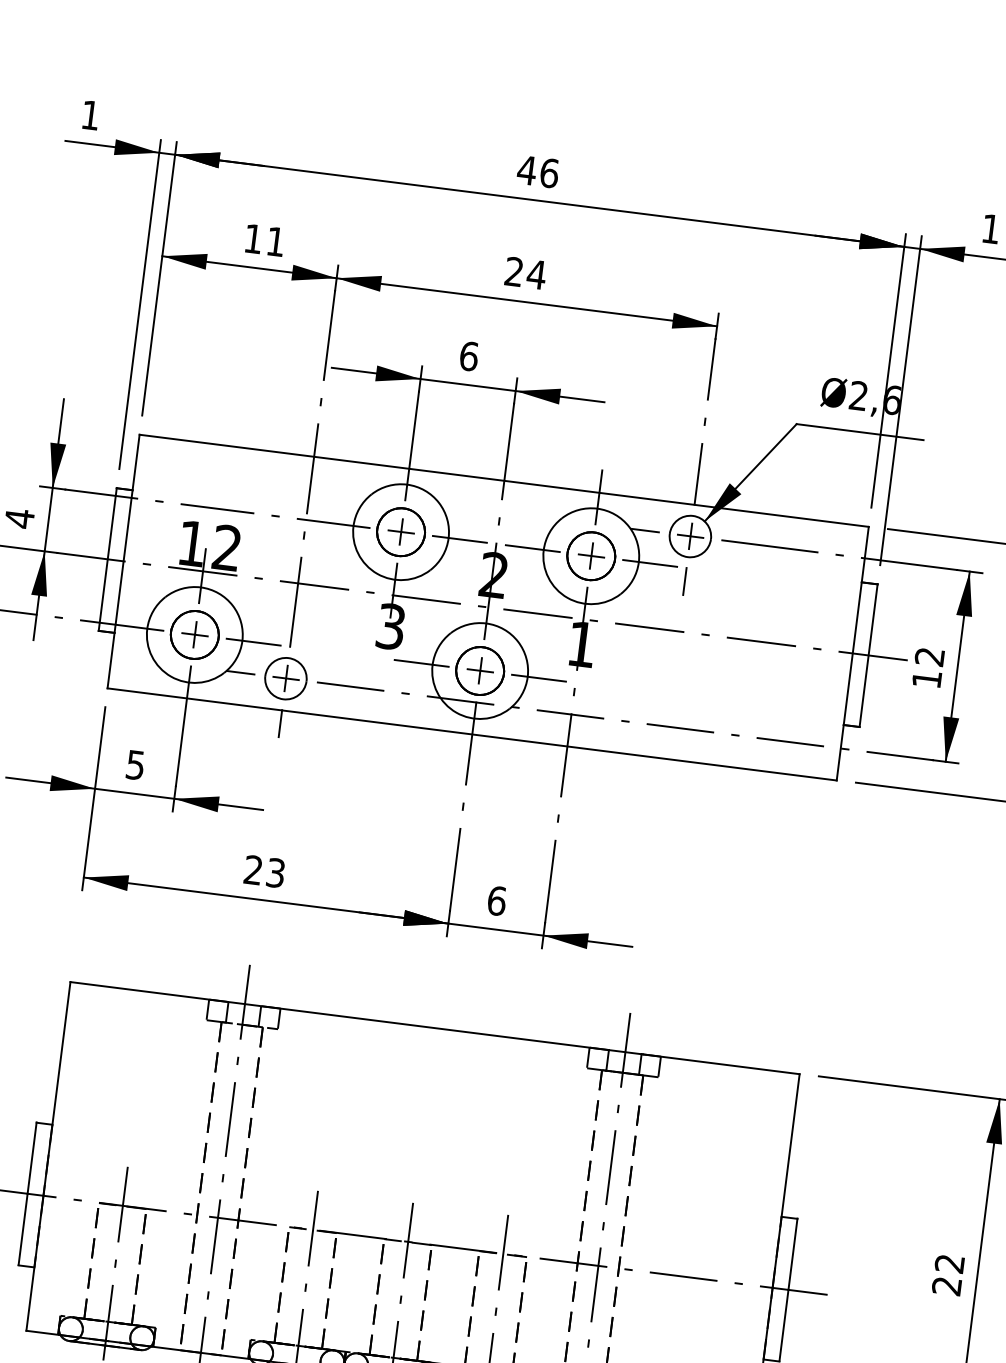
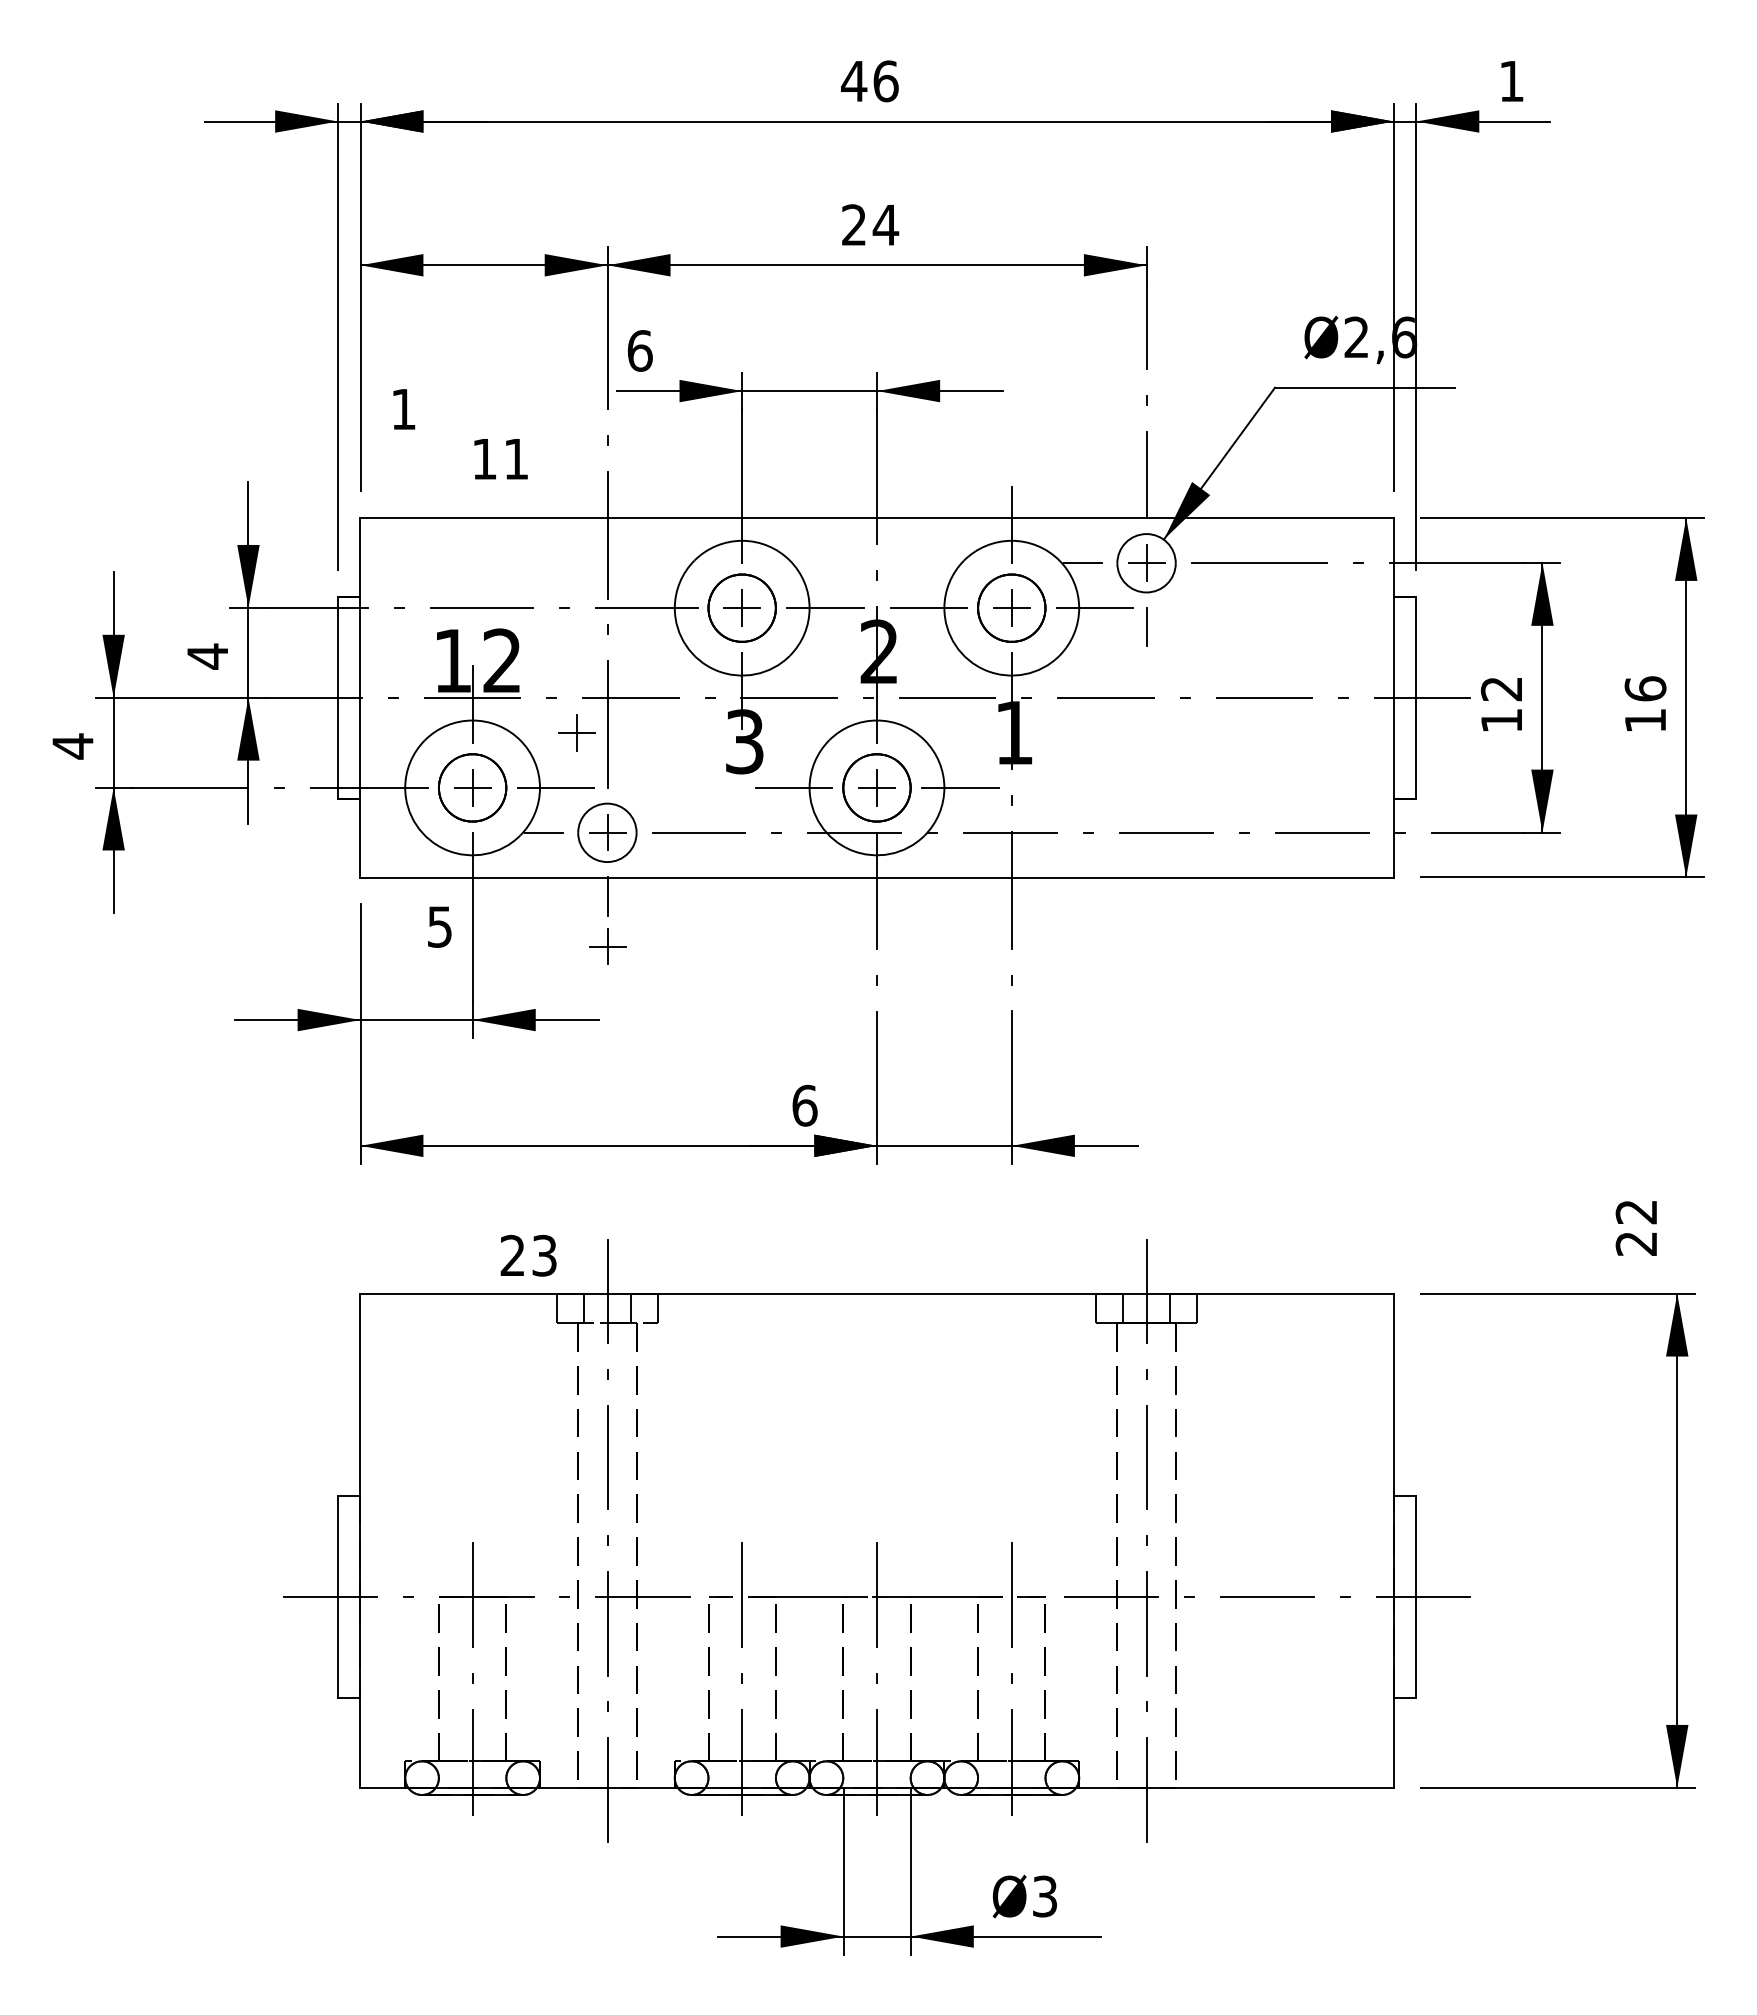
text: (91, 115) -> (404, 409), moved
text: (264, 240) -> (500, 459), moved
text: (468, 356) -> (639, 350), moved
part: (273, 605) -> (576, 732), added
part: (275, 758) -> (607, 946), added
text: (135, 764) -> (439, 926), moved
text: (264, 871) -> (528, 1255), moved
text: (496, 900) -> (804, 1105), moved
text: (947, 1275) -> (1635, 1228), moved

